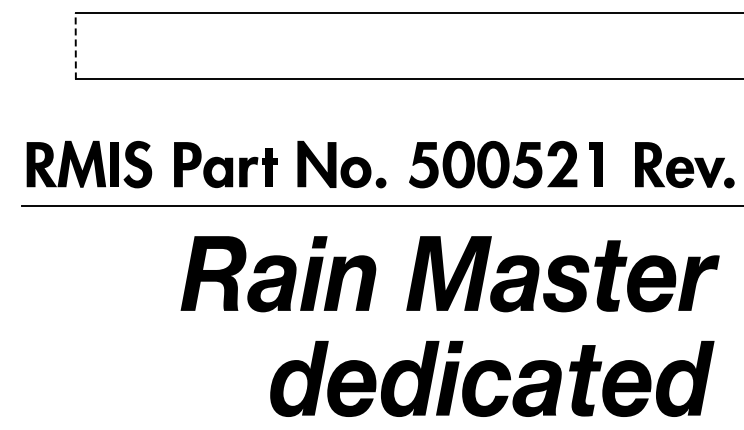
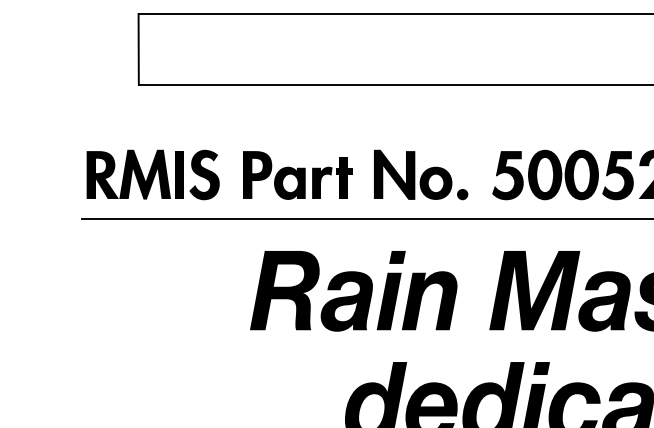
line: (75, 45) -> (138, 48), dashed -> solid

